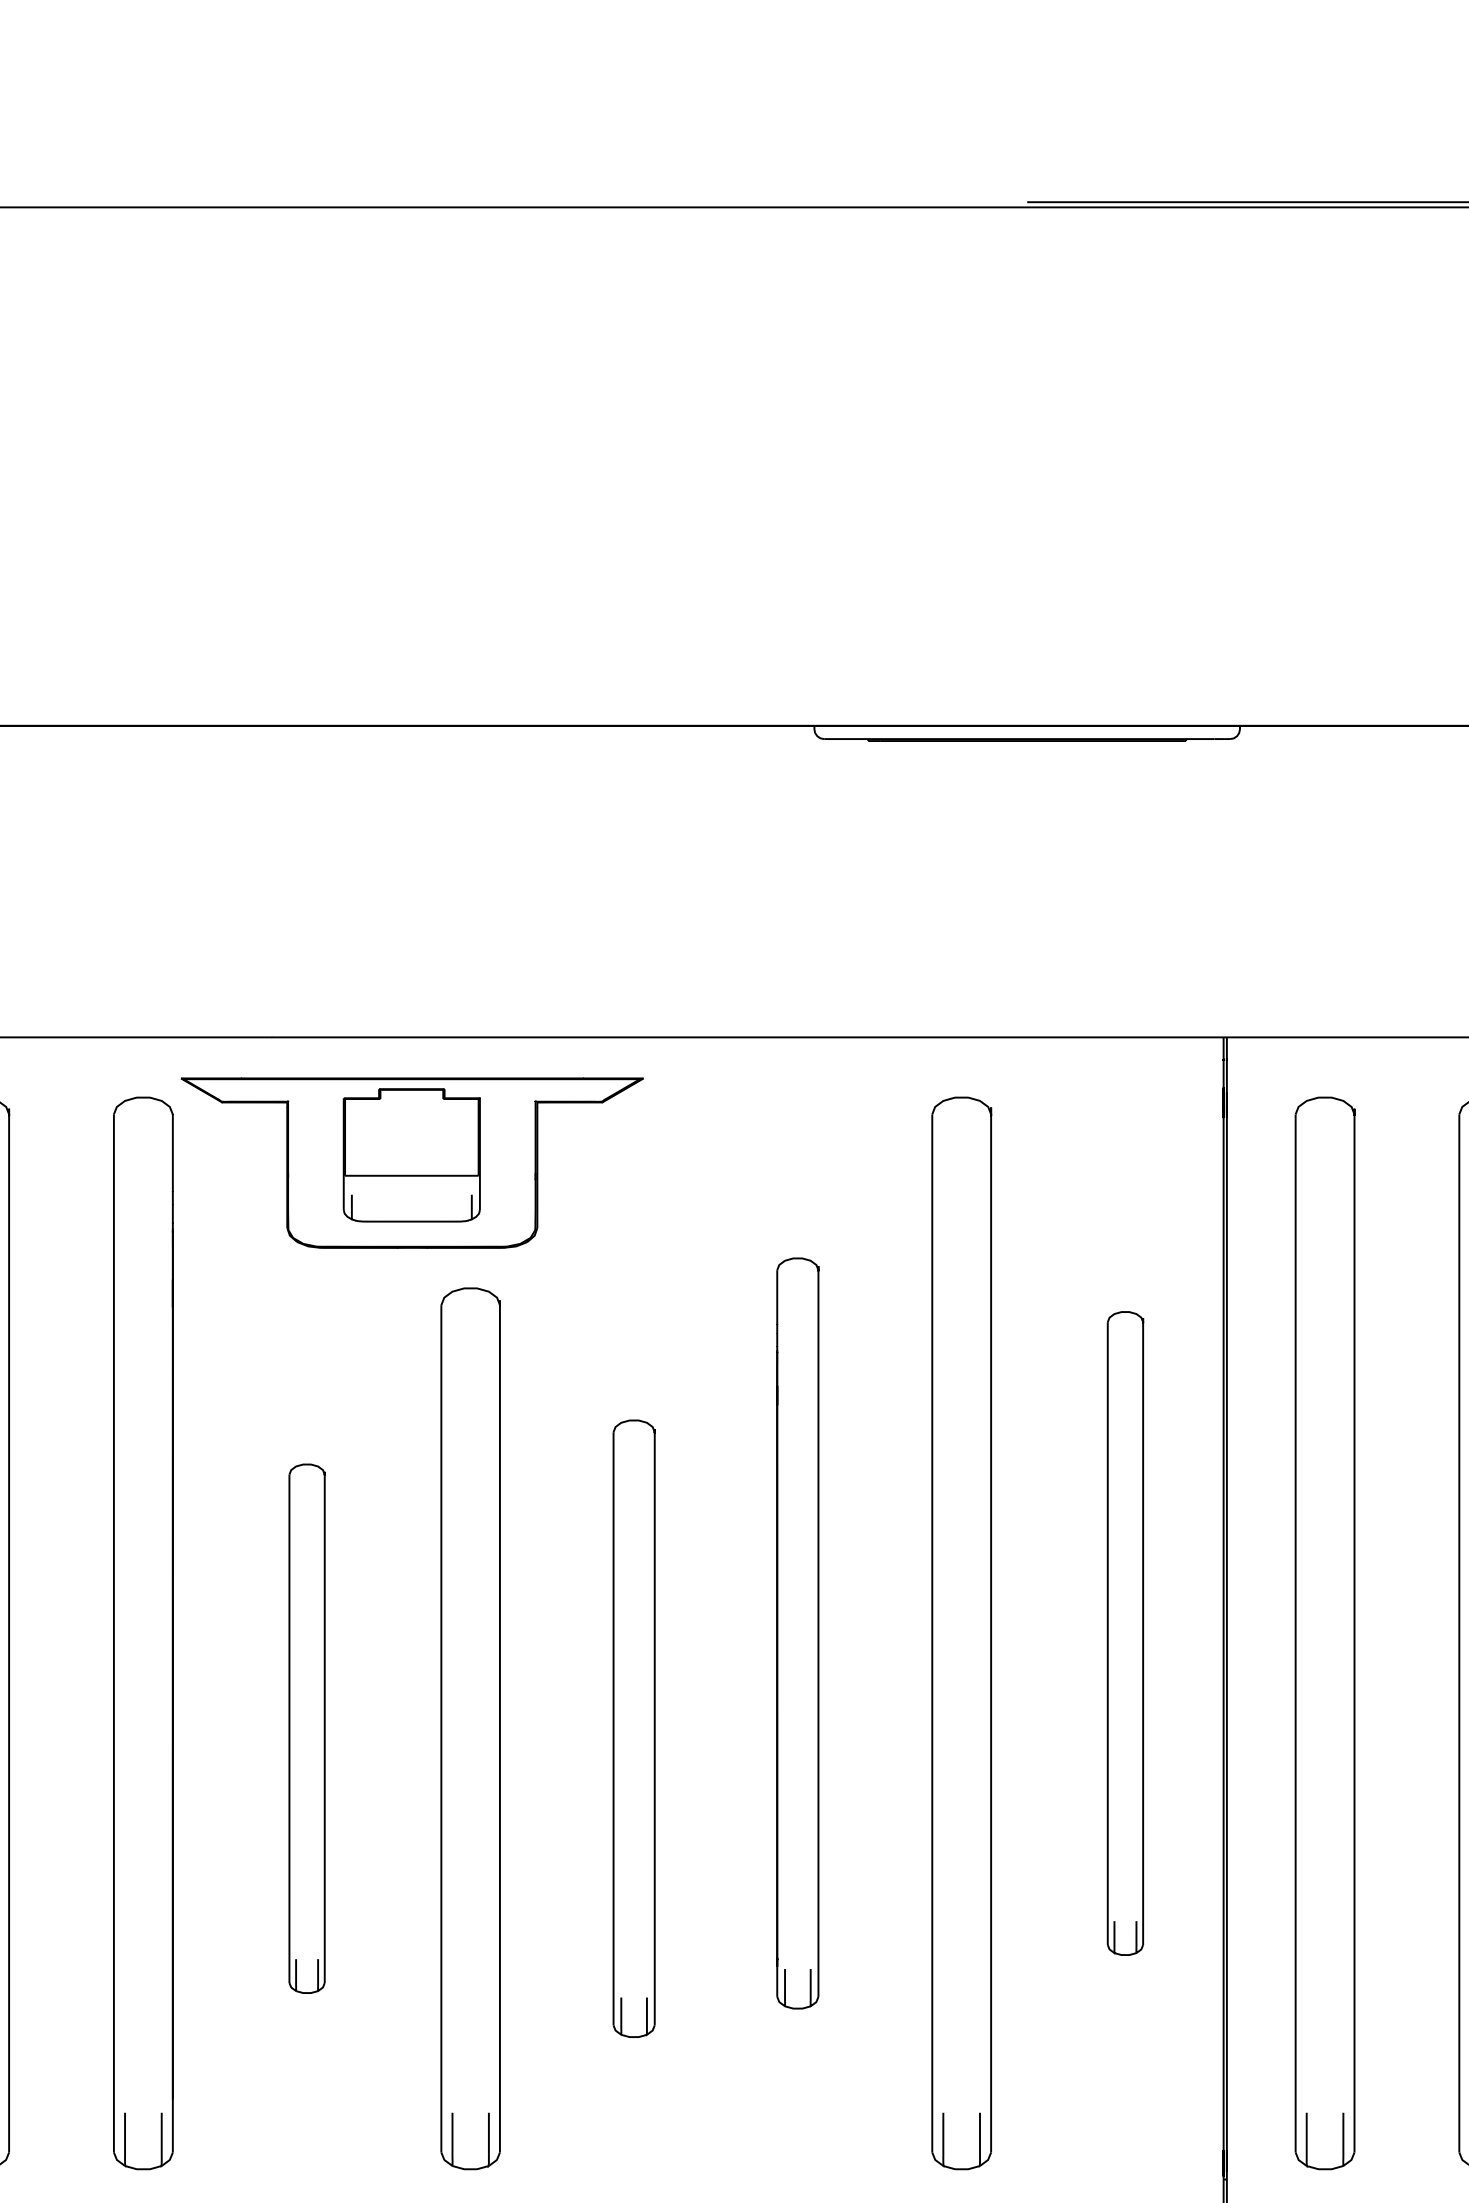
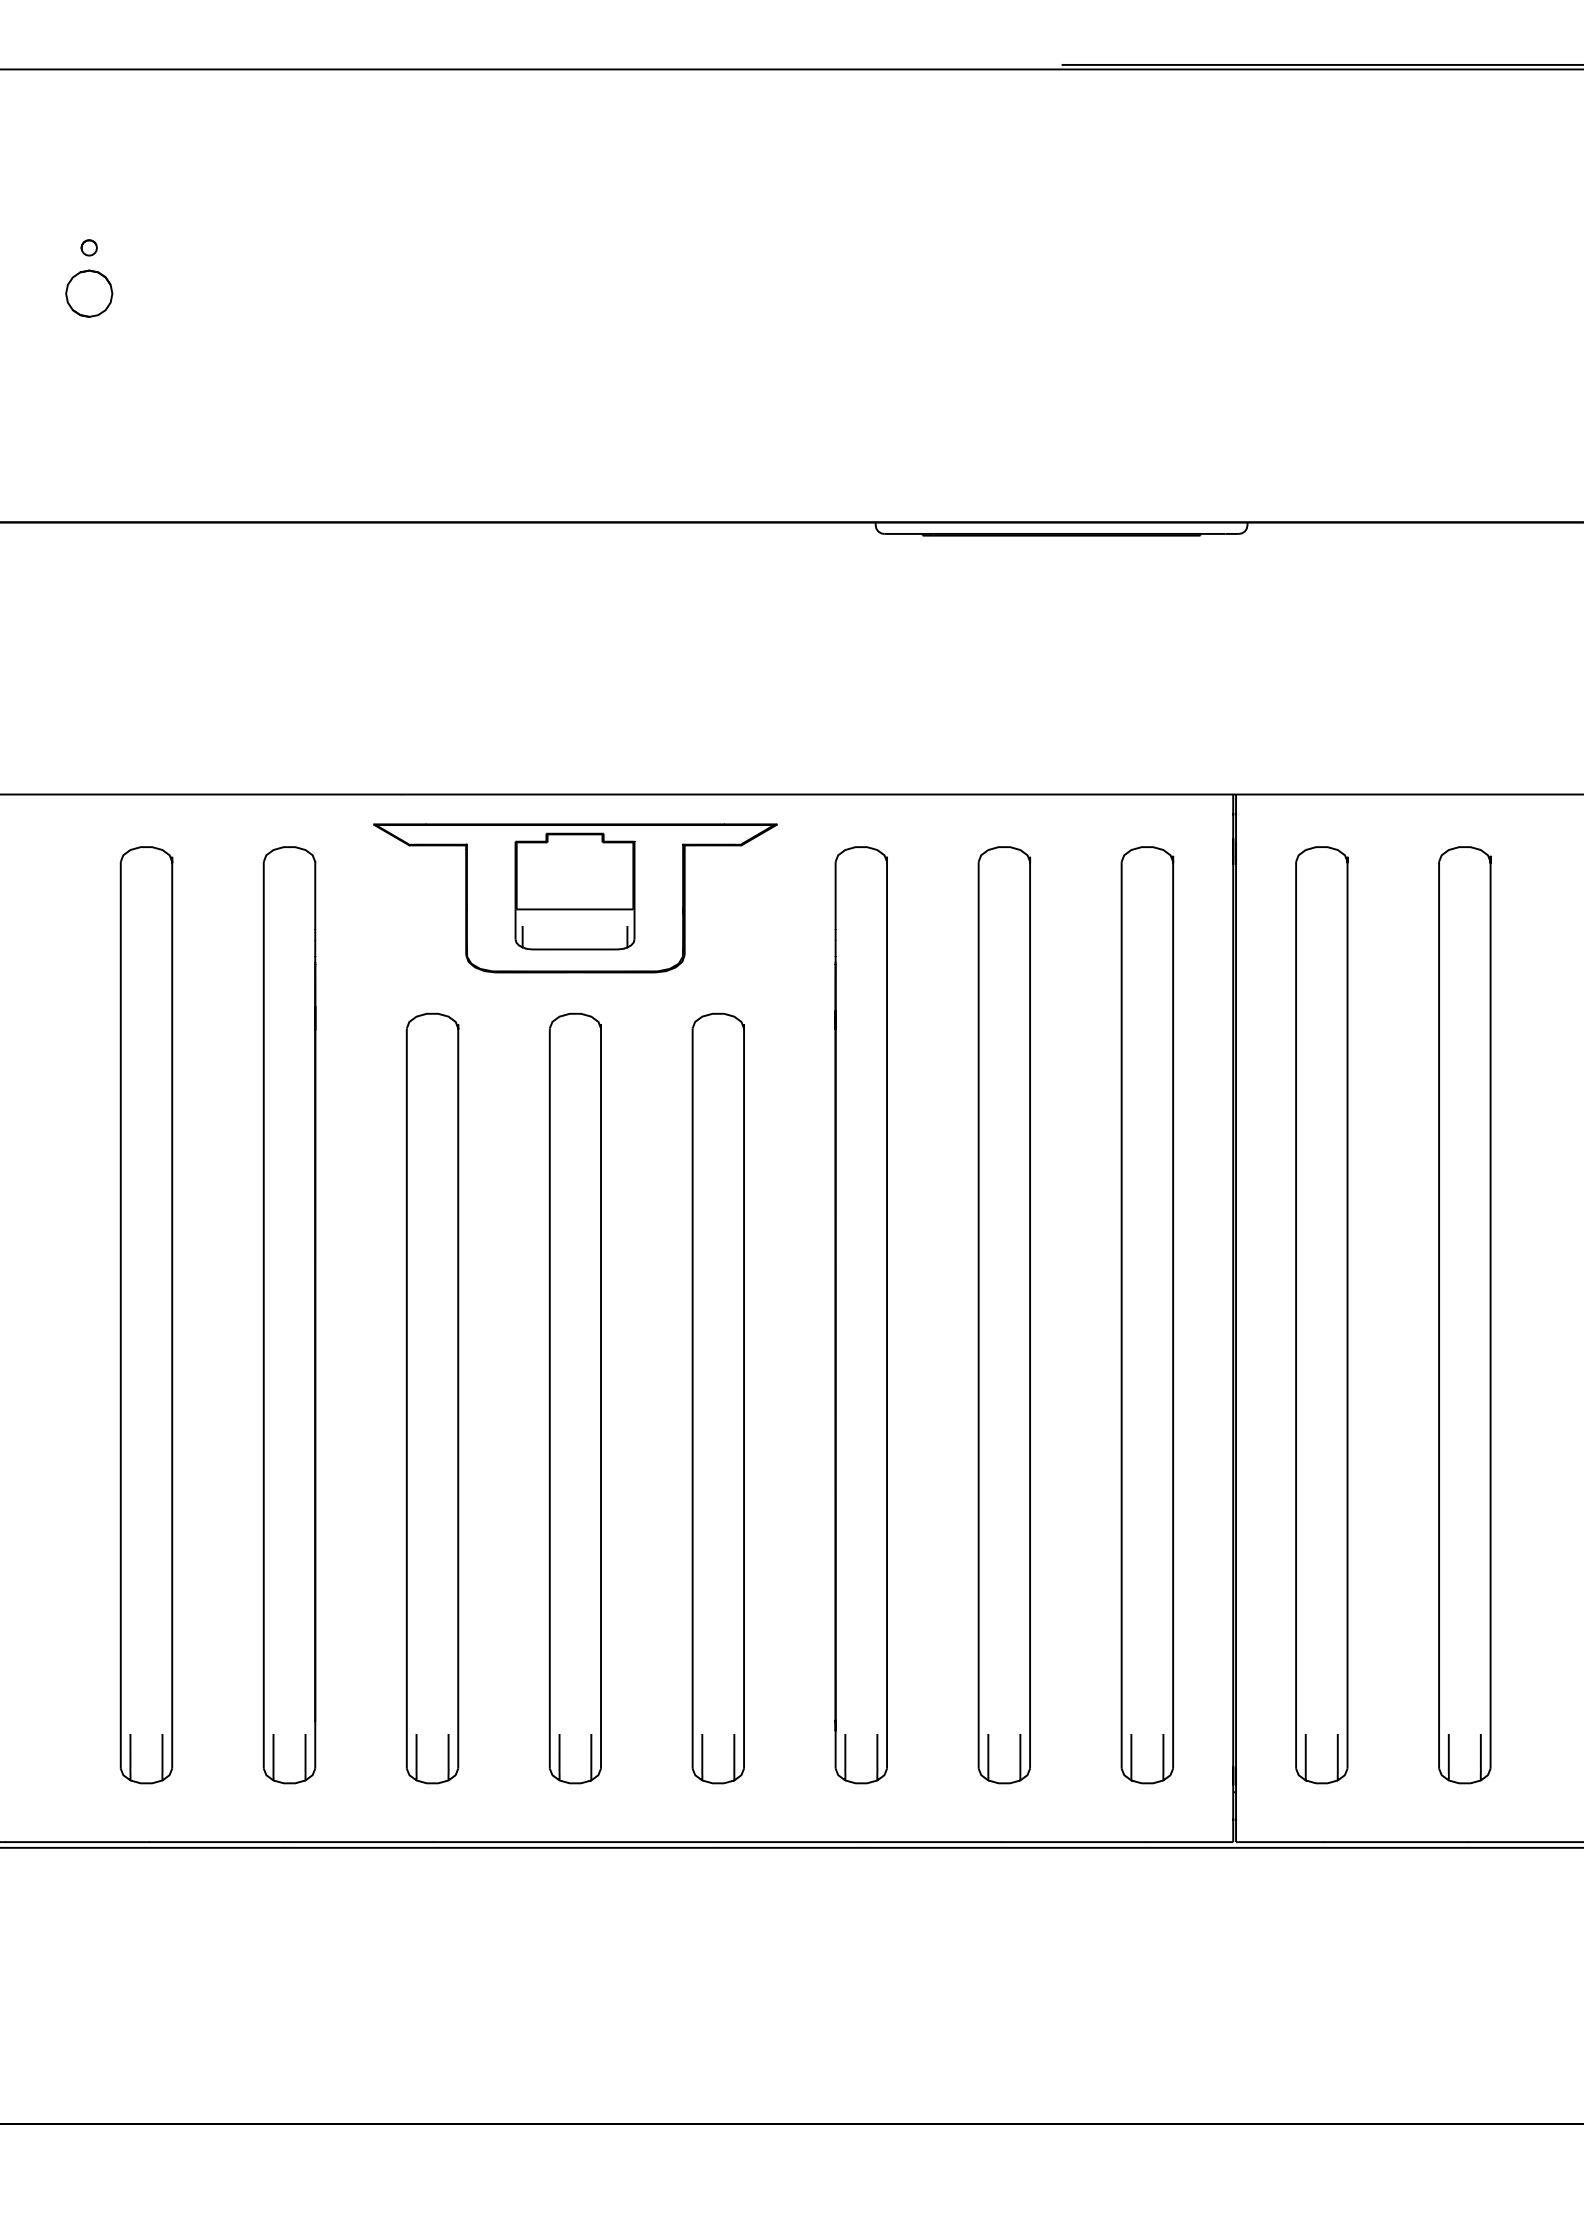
part: (412, 1163) -> (575, 898), moved
part: (797, 1633) -> (860, 1315), size x1.43
part: (1125, 1633) -> (1147, 1315), size x1.67
part: (307, 1728) -> (432, 1398), size x1.67
part: (633, 1728) -> (717, 1398), size x1.43

